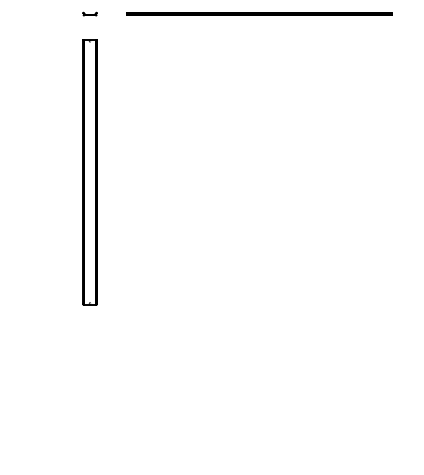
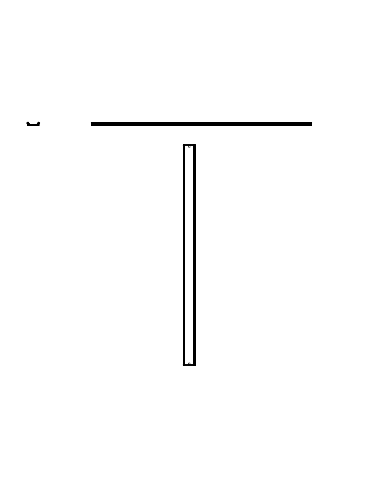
part: (89, 13) -> (32, 123), moved
part: (90, 171) -> (189, 254), moved

